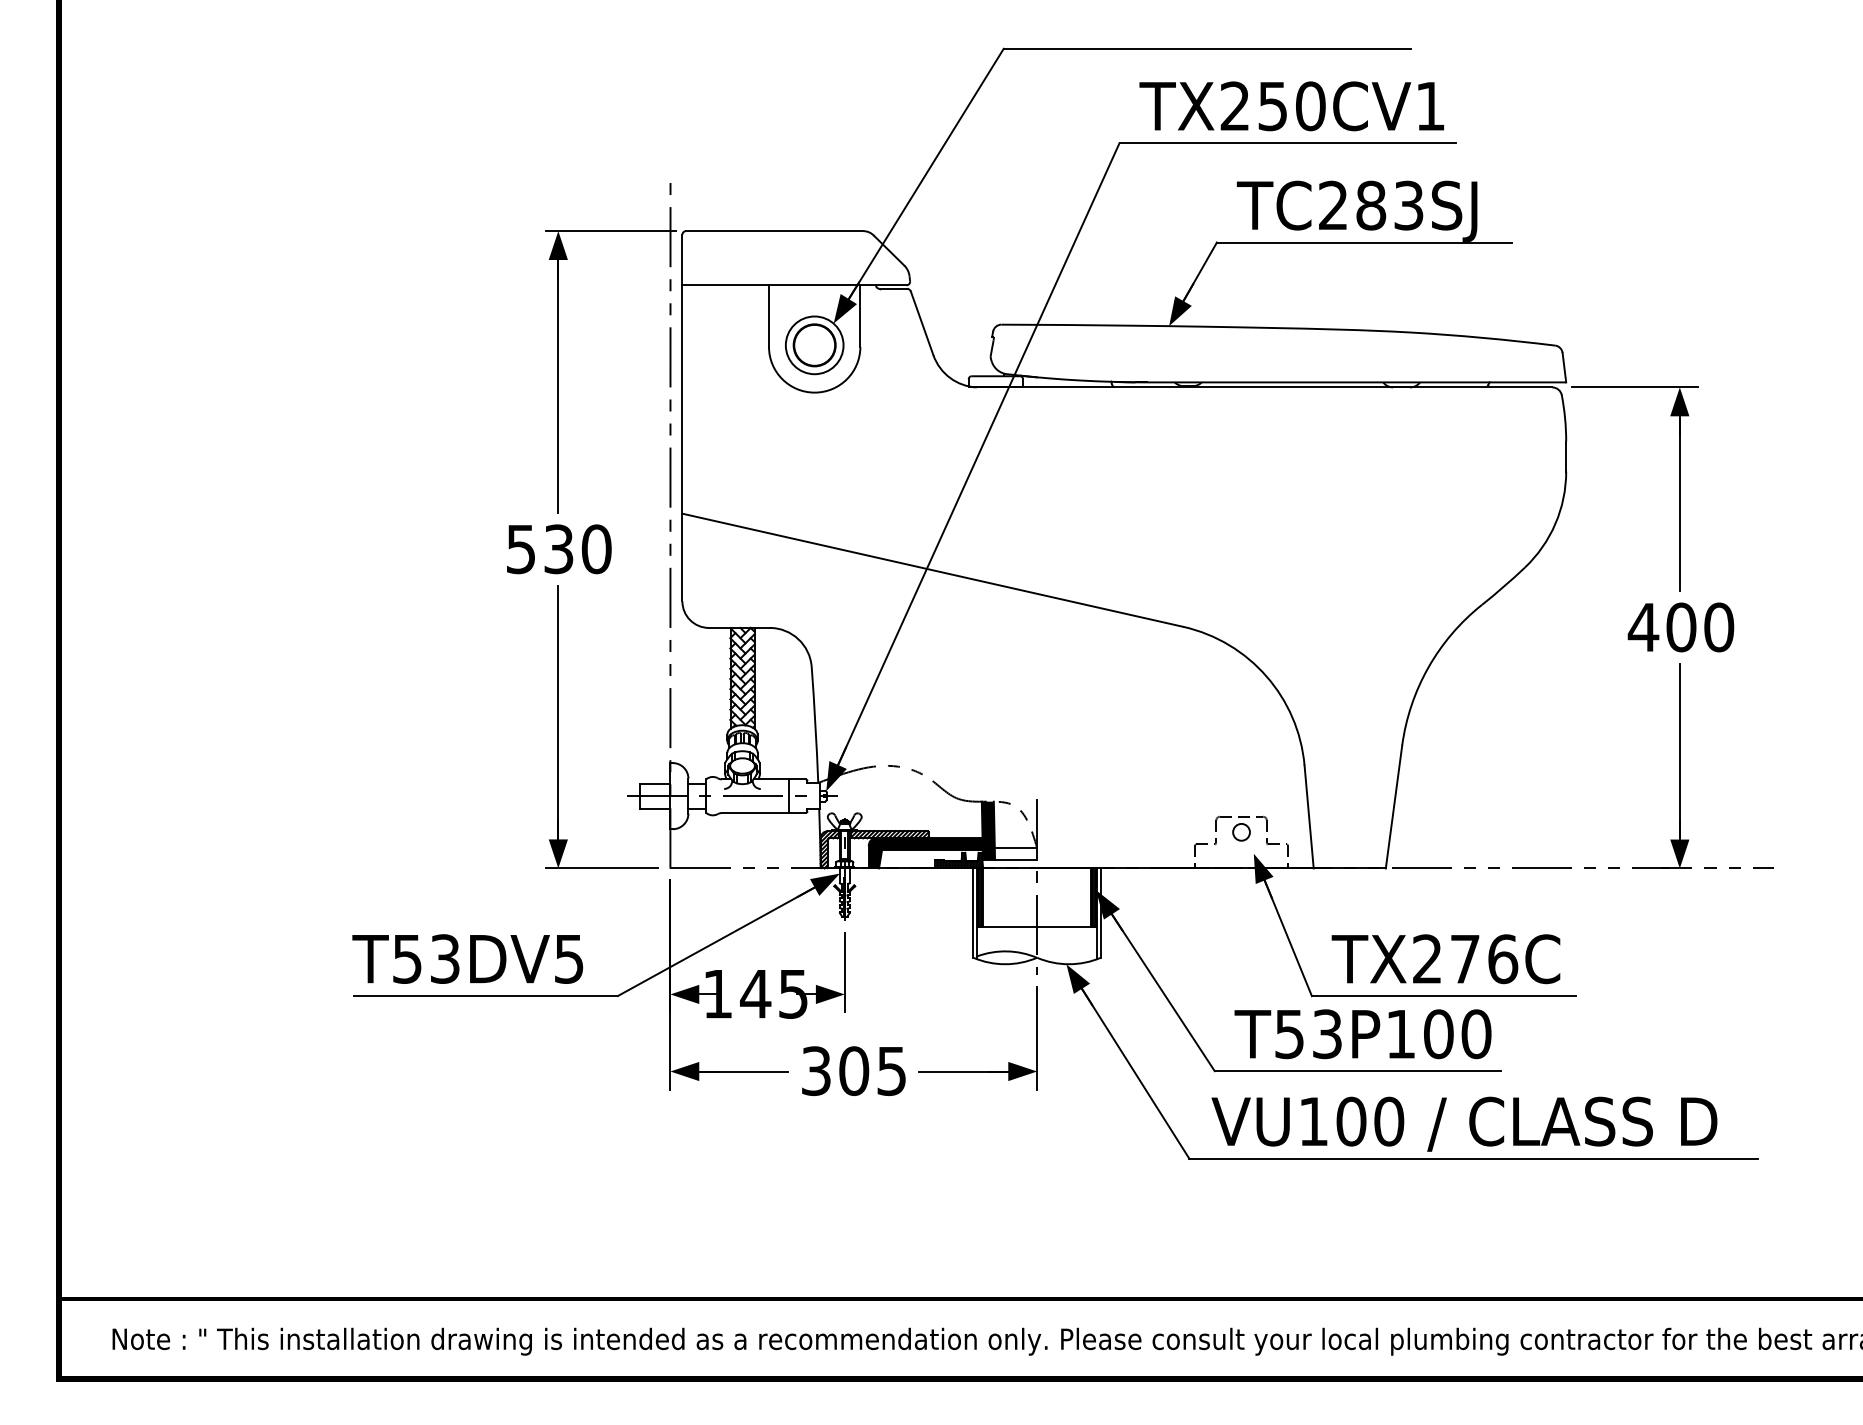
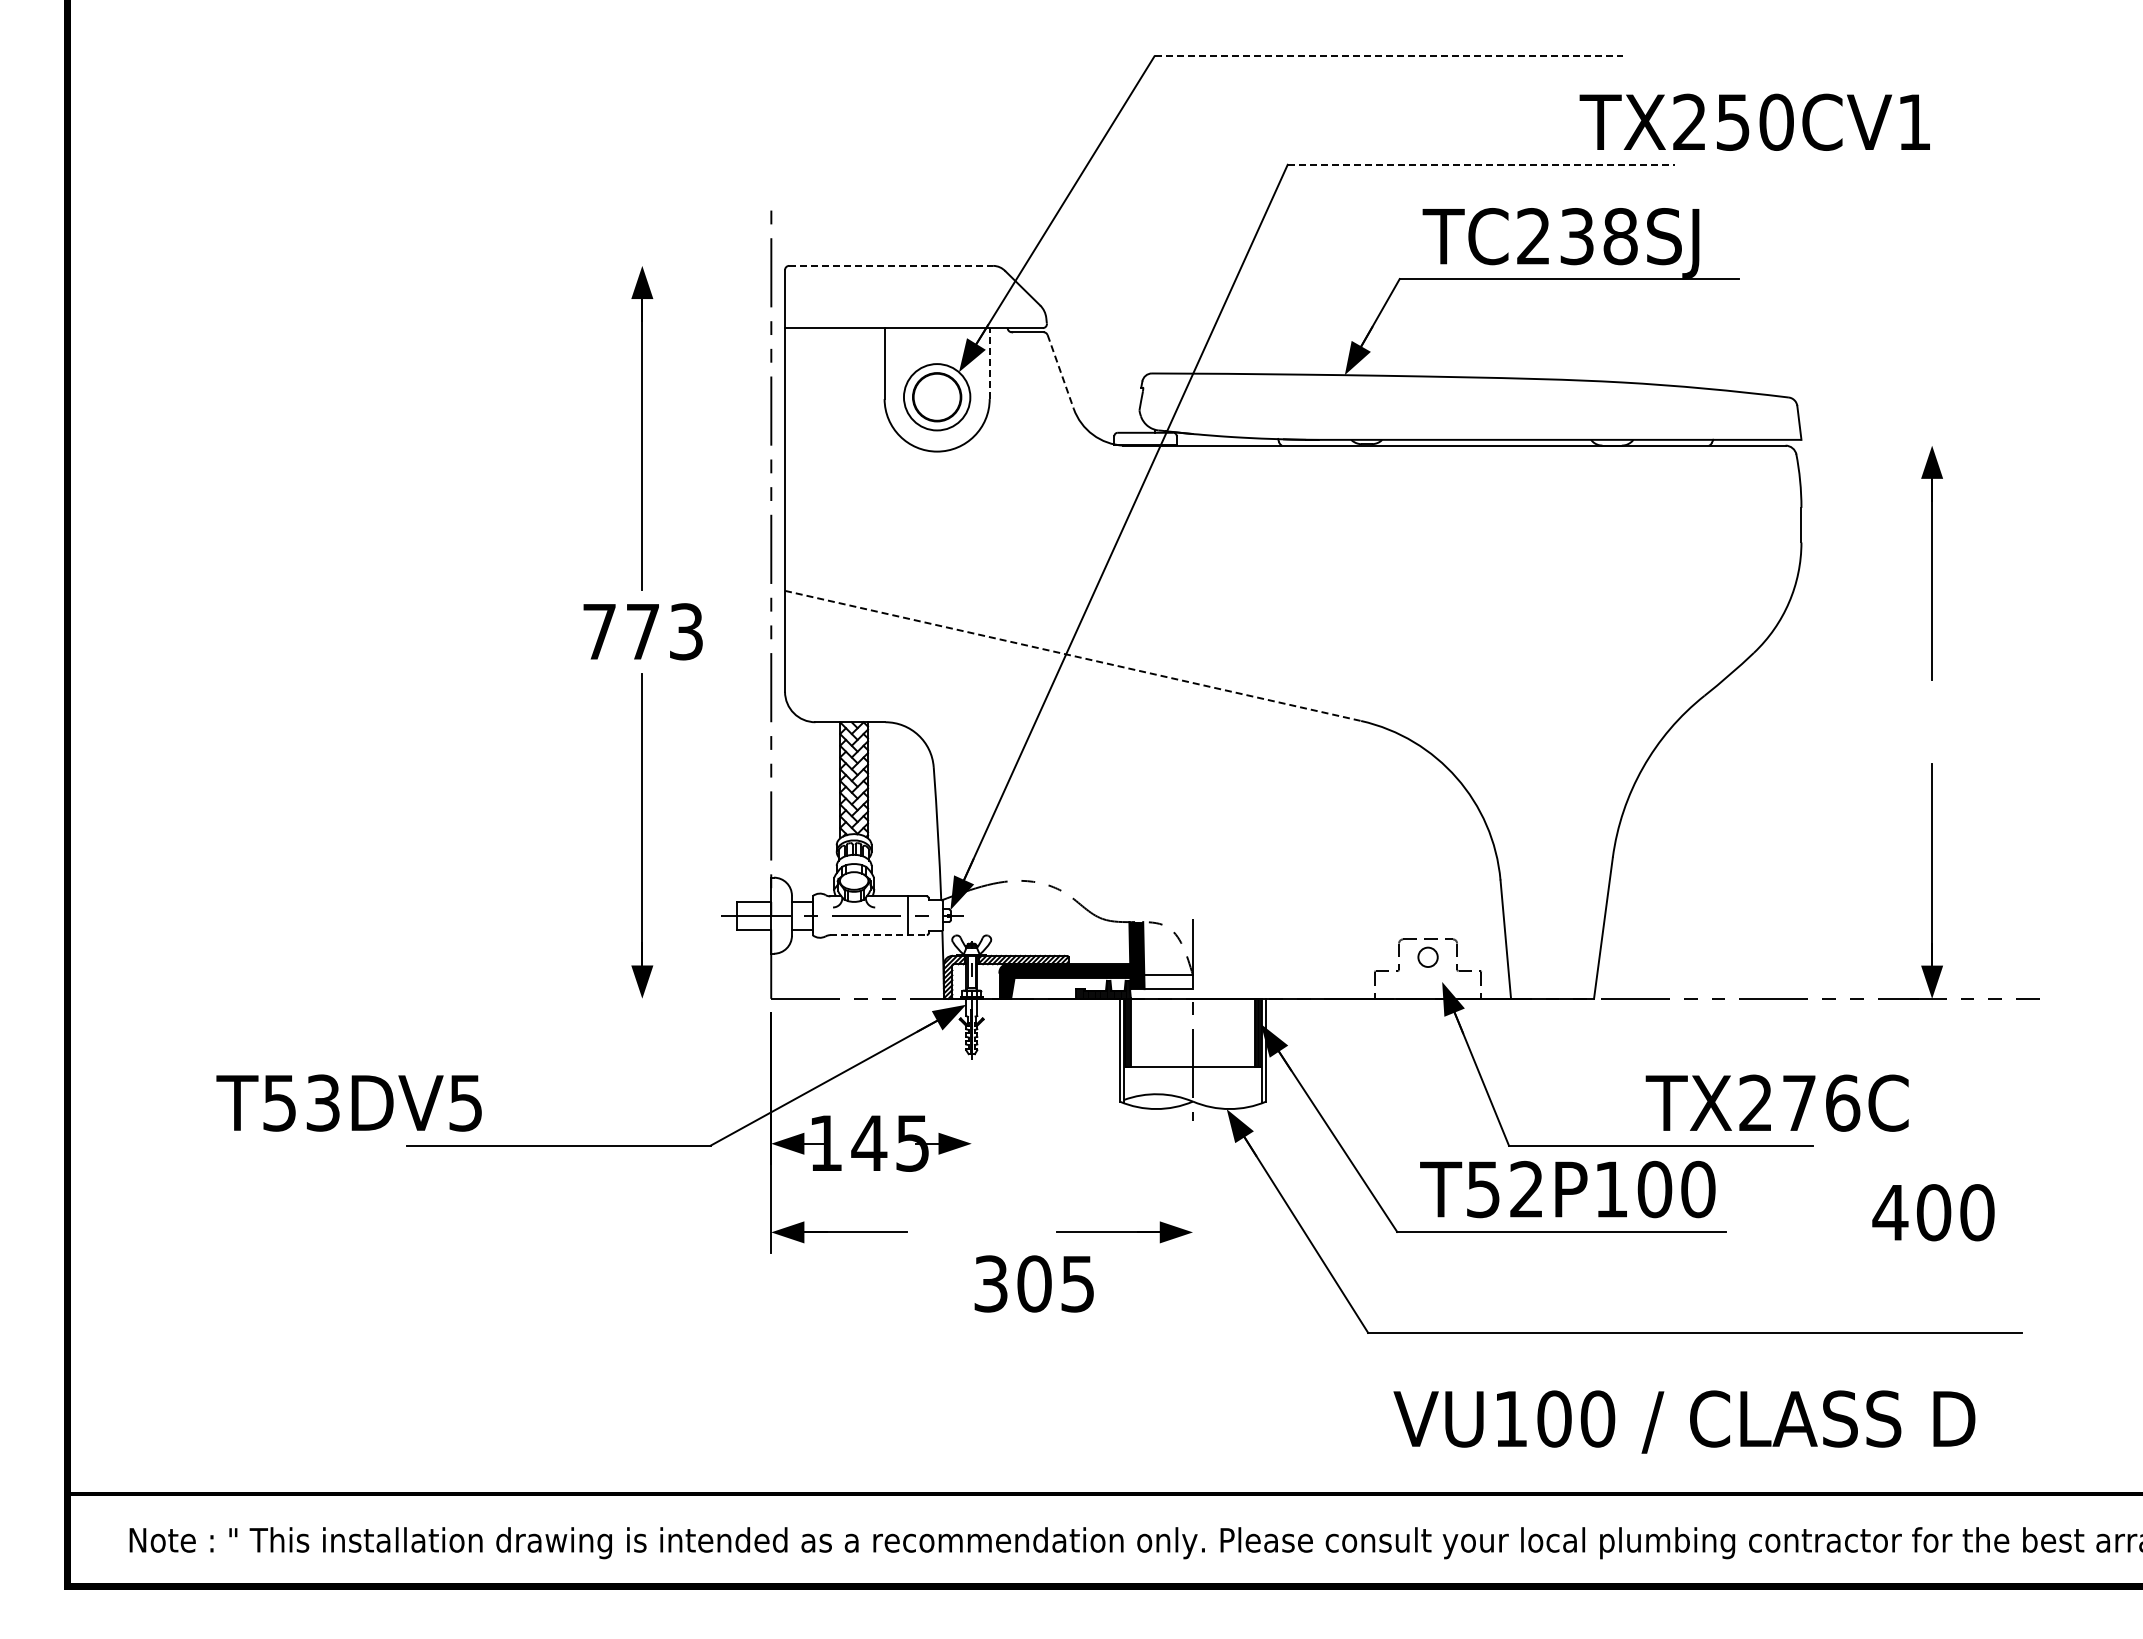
line: (1207, 49) -> (1388, 56), solid -> dashed
text: (1291, 105) -> (1754, 121), moved
line: (1287, 142) -> (1481, 164), solid -> dashed
text: (1389, 205) -> (1598, 236), TC283SJ -> TC238SJ
line: (611, 230) -> (703, 265), removed
line: (774, 230) -> (891, 265), solid -> dashed
line: (860, 316) -> (989, 363), solid -> dashed
line: (921, 323) -> (1060, 372), solid -> dashed
line: (1634, 387) -> (1880, 445), removed
text: (559, 549) -> (643, 631), 530 -> 773
line: (933, 570) -> (1073, 656), solid -> dashed
text: (1681, 627) -> (1933, 1212), moved
line: (764, 813) -> (879, 935), solid -> dashed
line: (601, 868) -> (692, 998), removed
text: (467, 958) -> (348, 1102), moved
text: (1445, 958) -> (1776, 1102), moved
line: (844, 972) -> (971, 1118), removed
text: (1327, 1034) -> (1526, 1189), T53P100 -> T52P100
line: (1036, 1038) -> (1192, 1194), removed
text: (853, 1070) -> (1033, 1283), moved
text: (1464, 1123) -> (1684, 1421), moved

